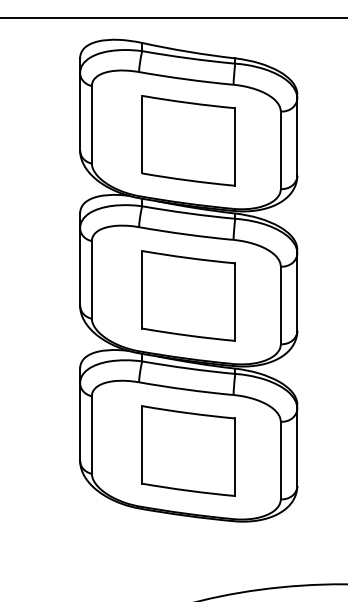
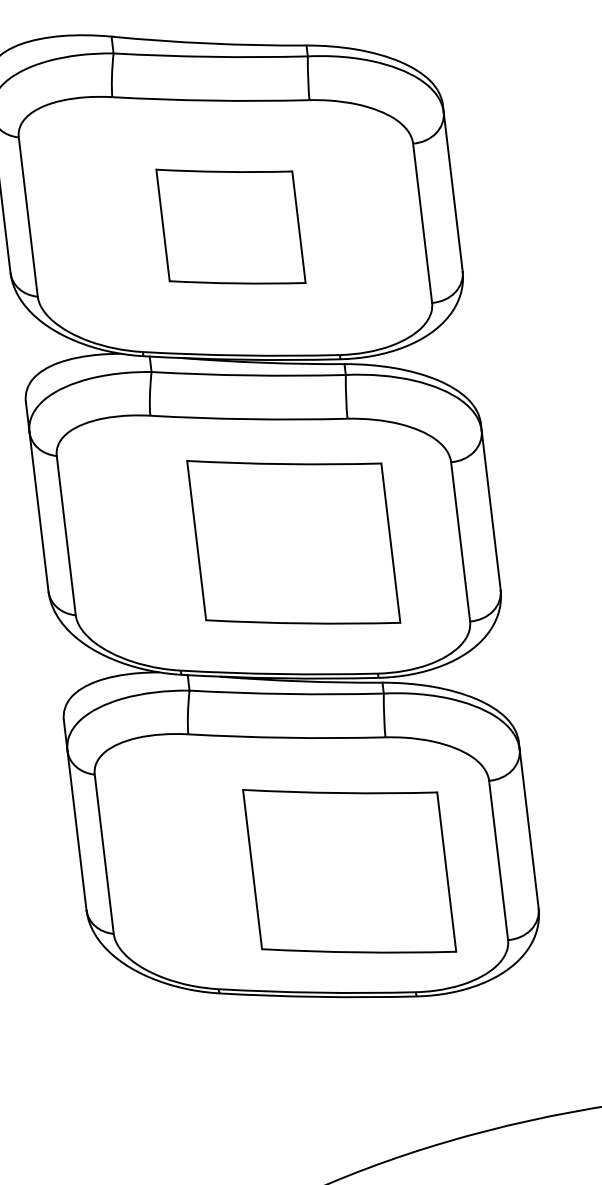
part: (188, 140) -> (230, 225), size x0.7
part: (188, 295) -> (293, 541), moved
part: (188, 450) -> (349, 869), moved

